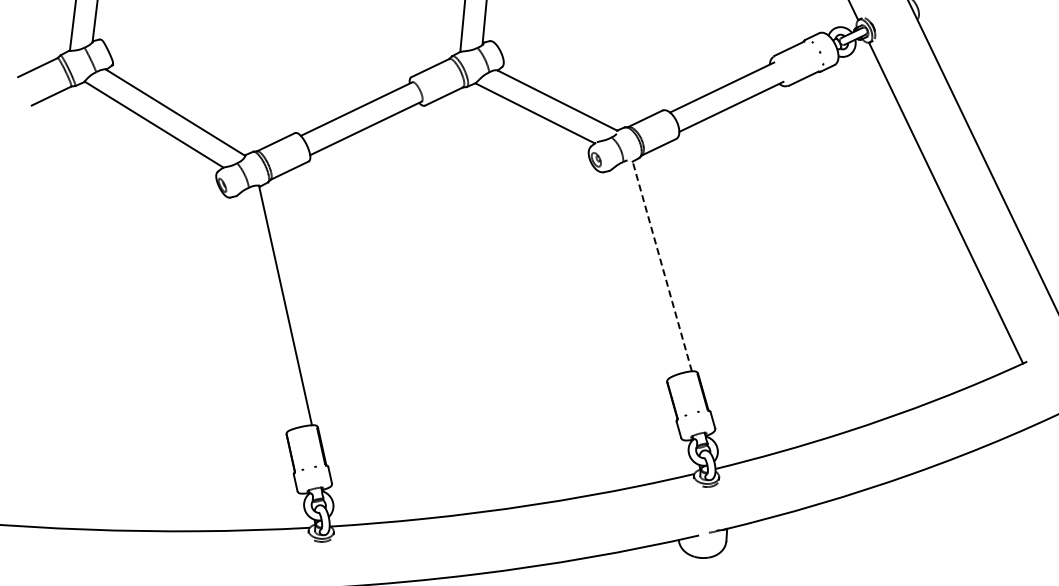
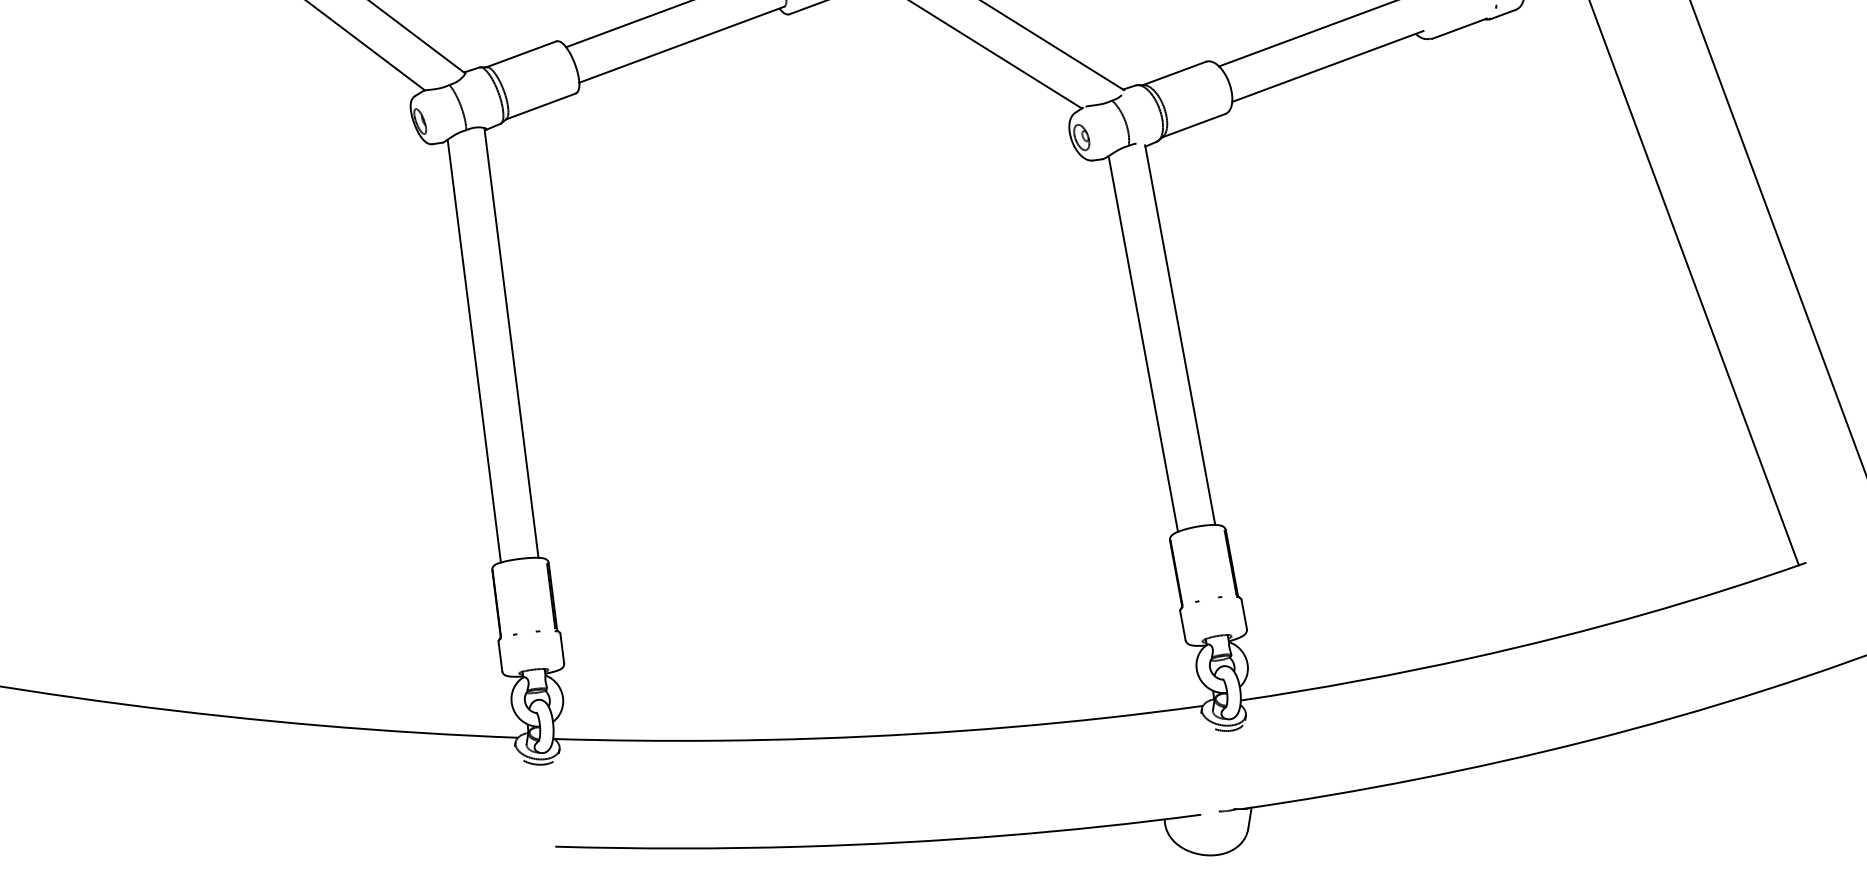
line: (662, 265) -> (1180, 334), dashed -> solid
line: (641, 272) -> (1142, 342), added
line: (264, 311) -> (473, 350), added

